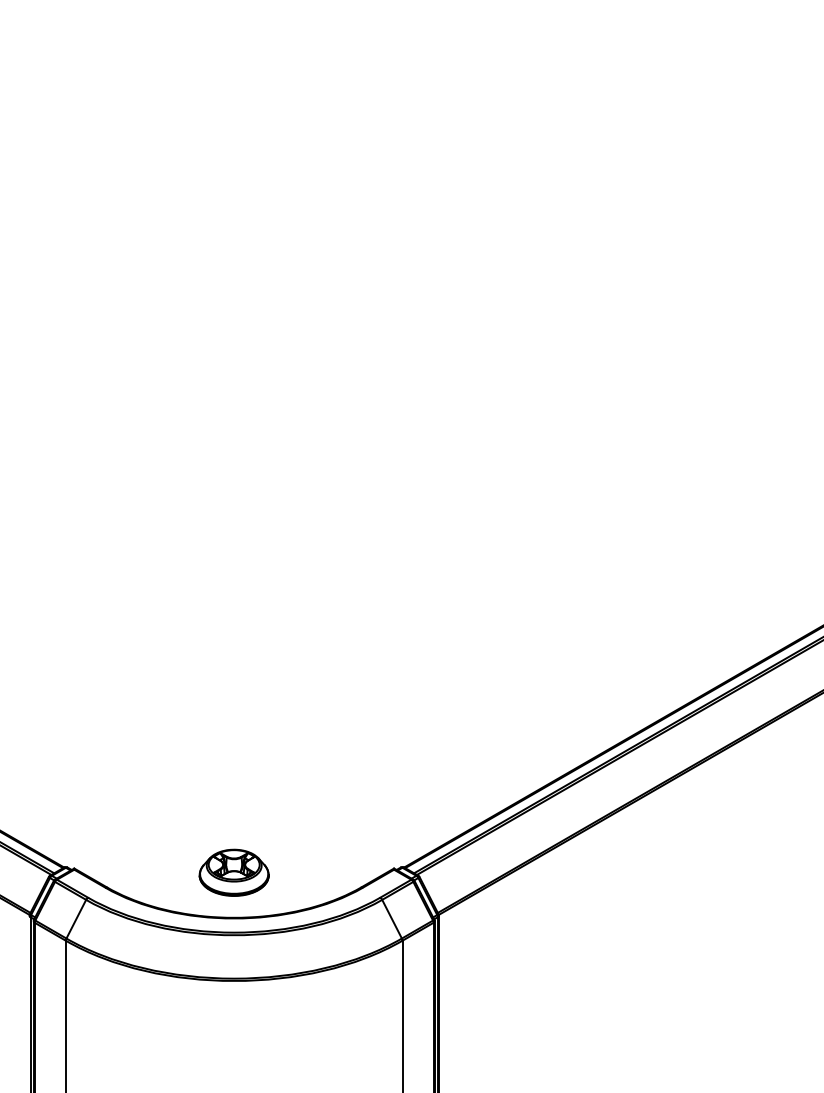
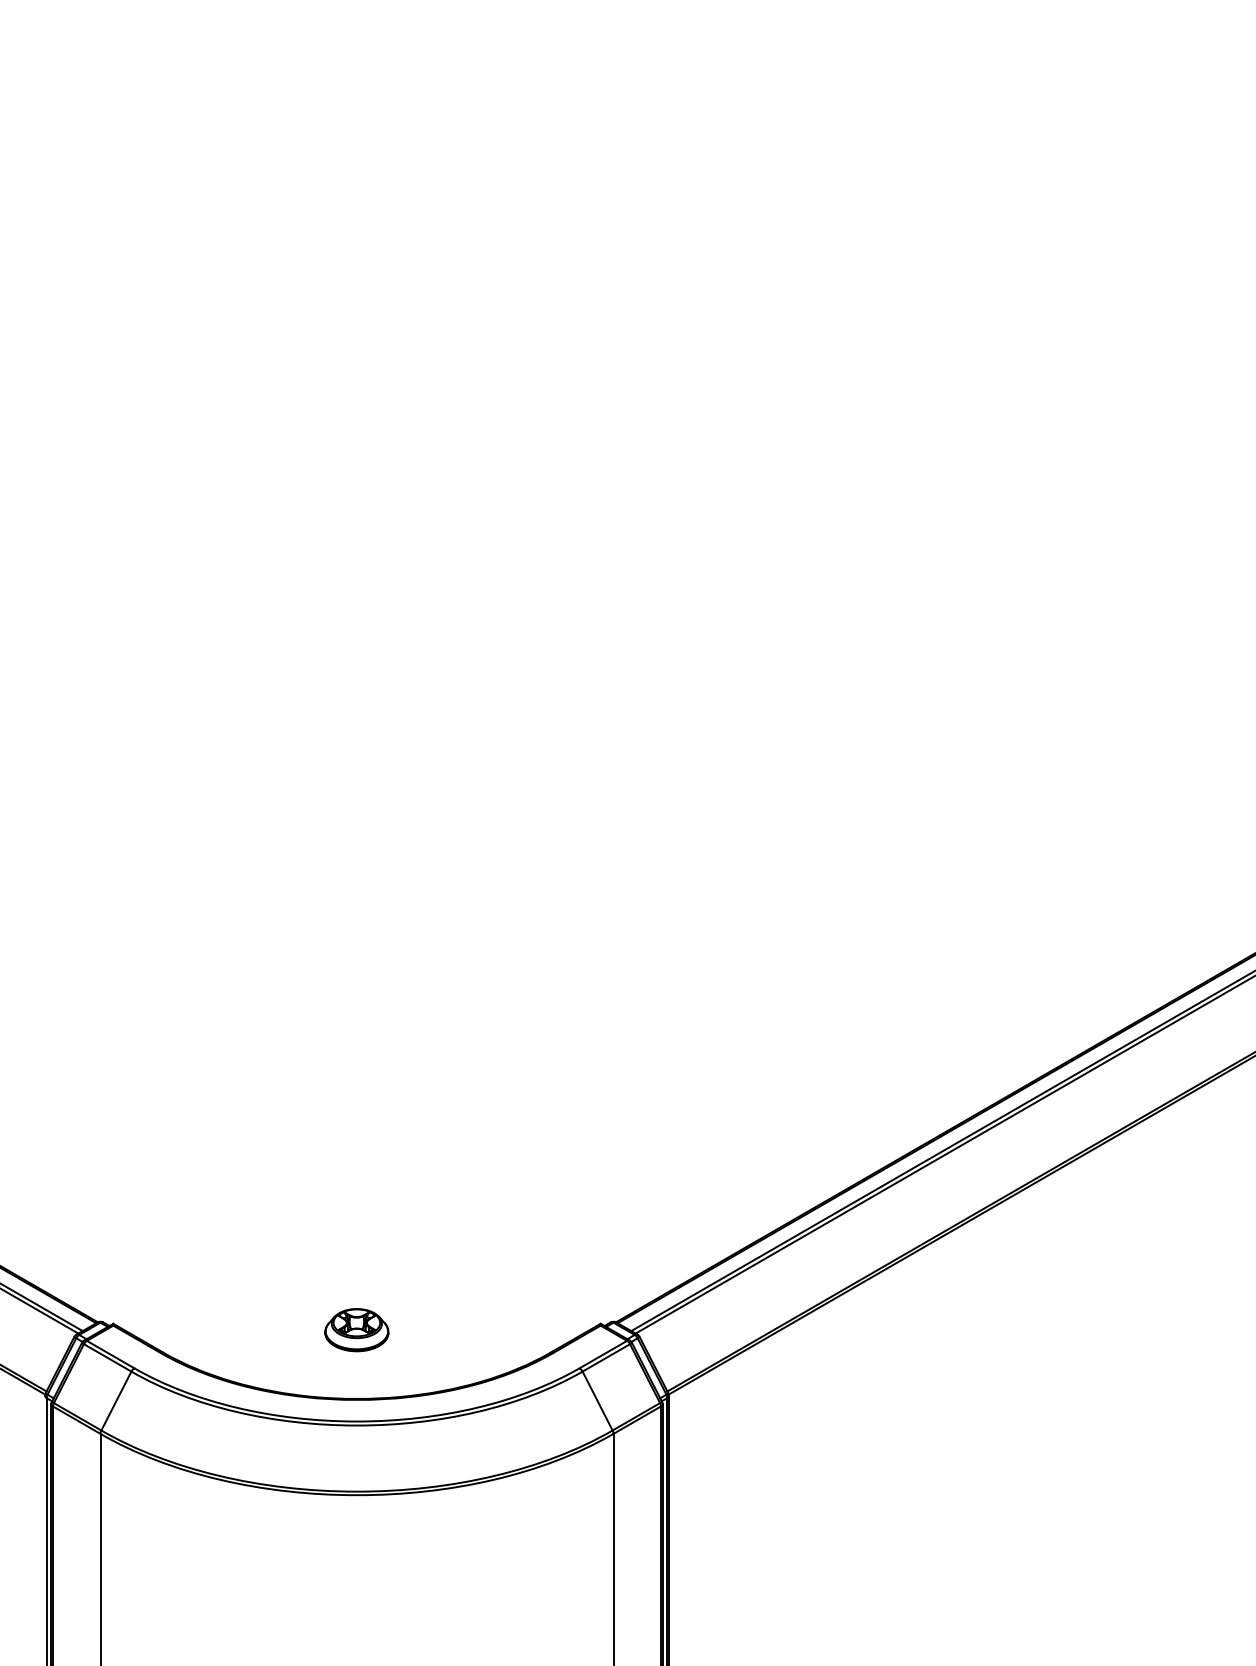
part: (233, 872) -> (355, 1329), size x0.6

